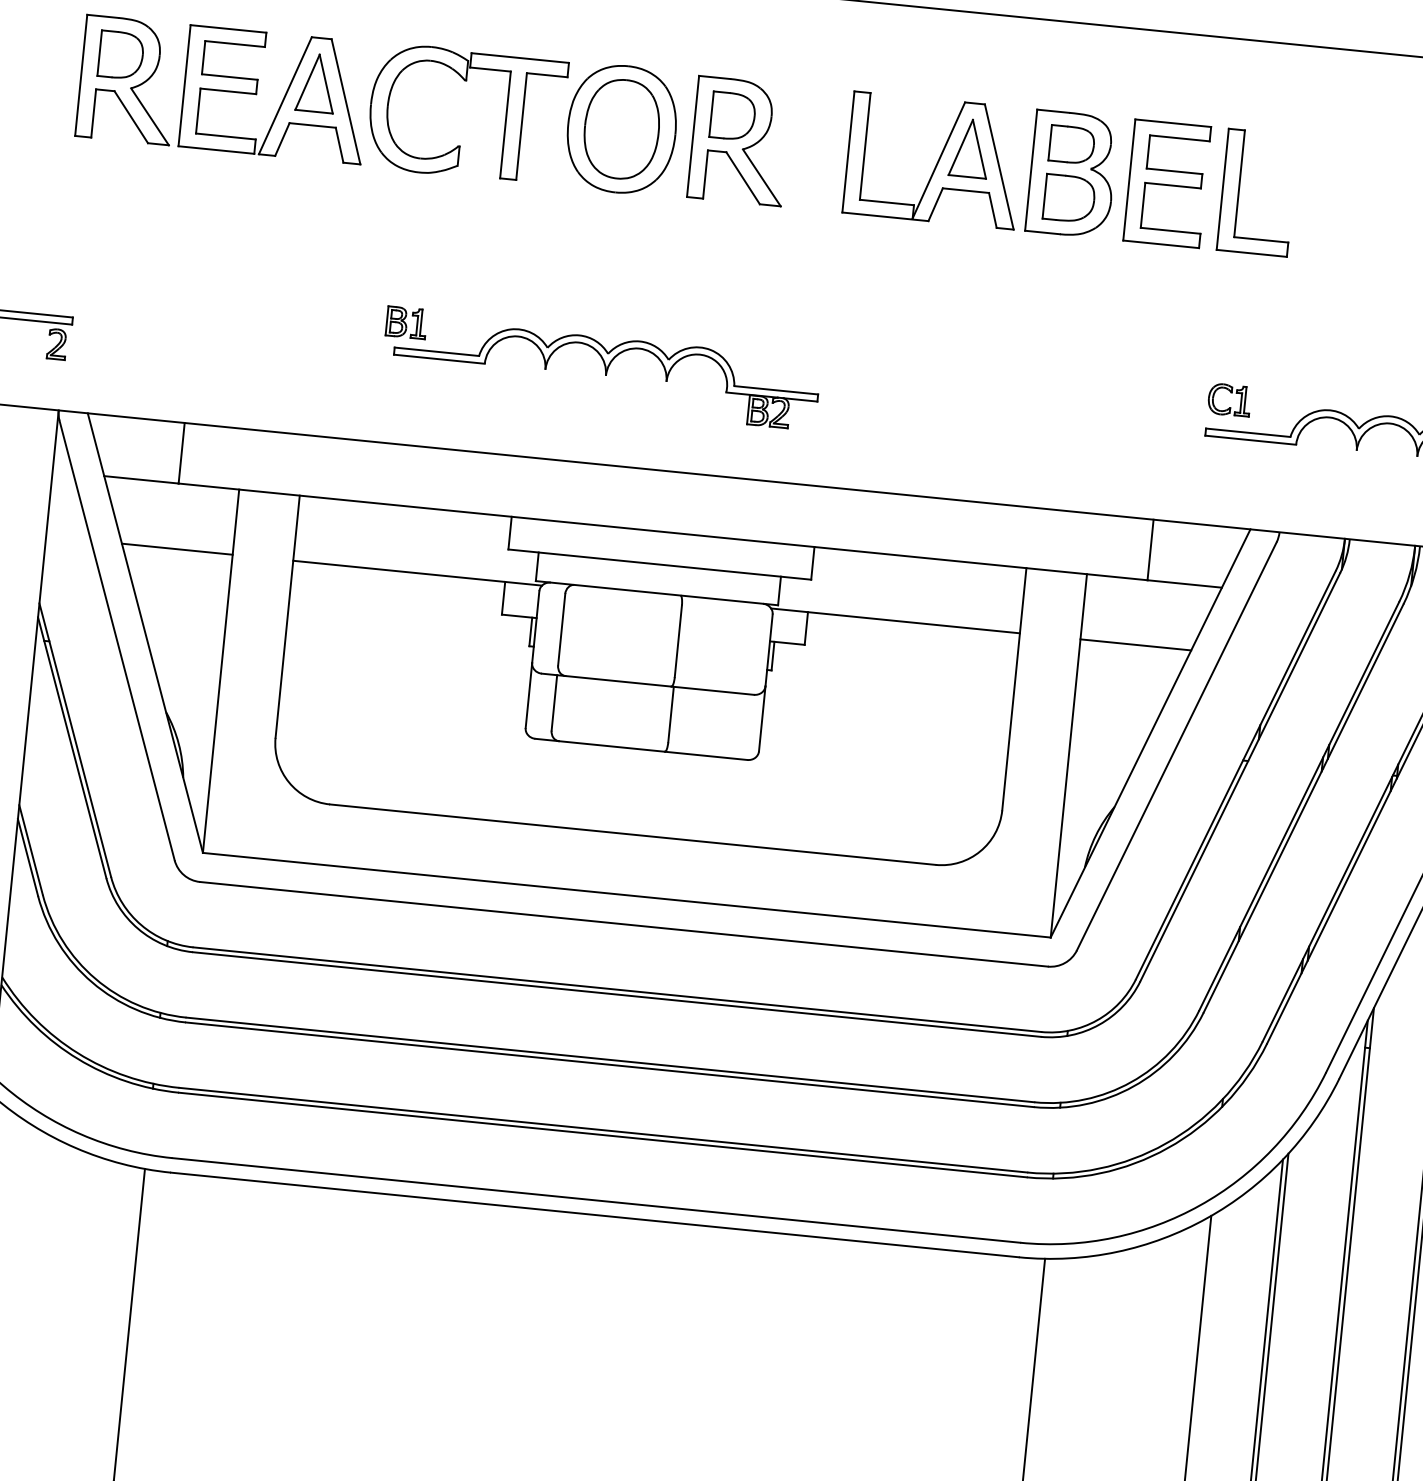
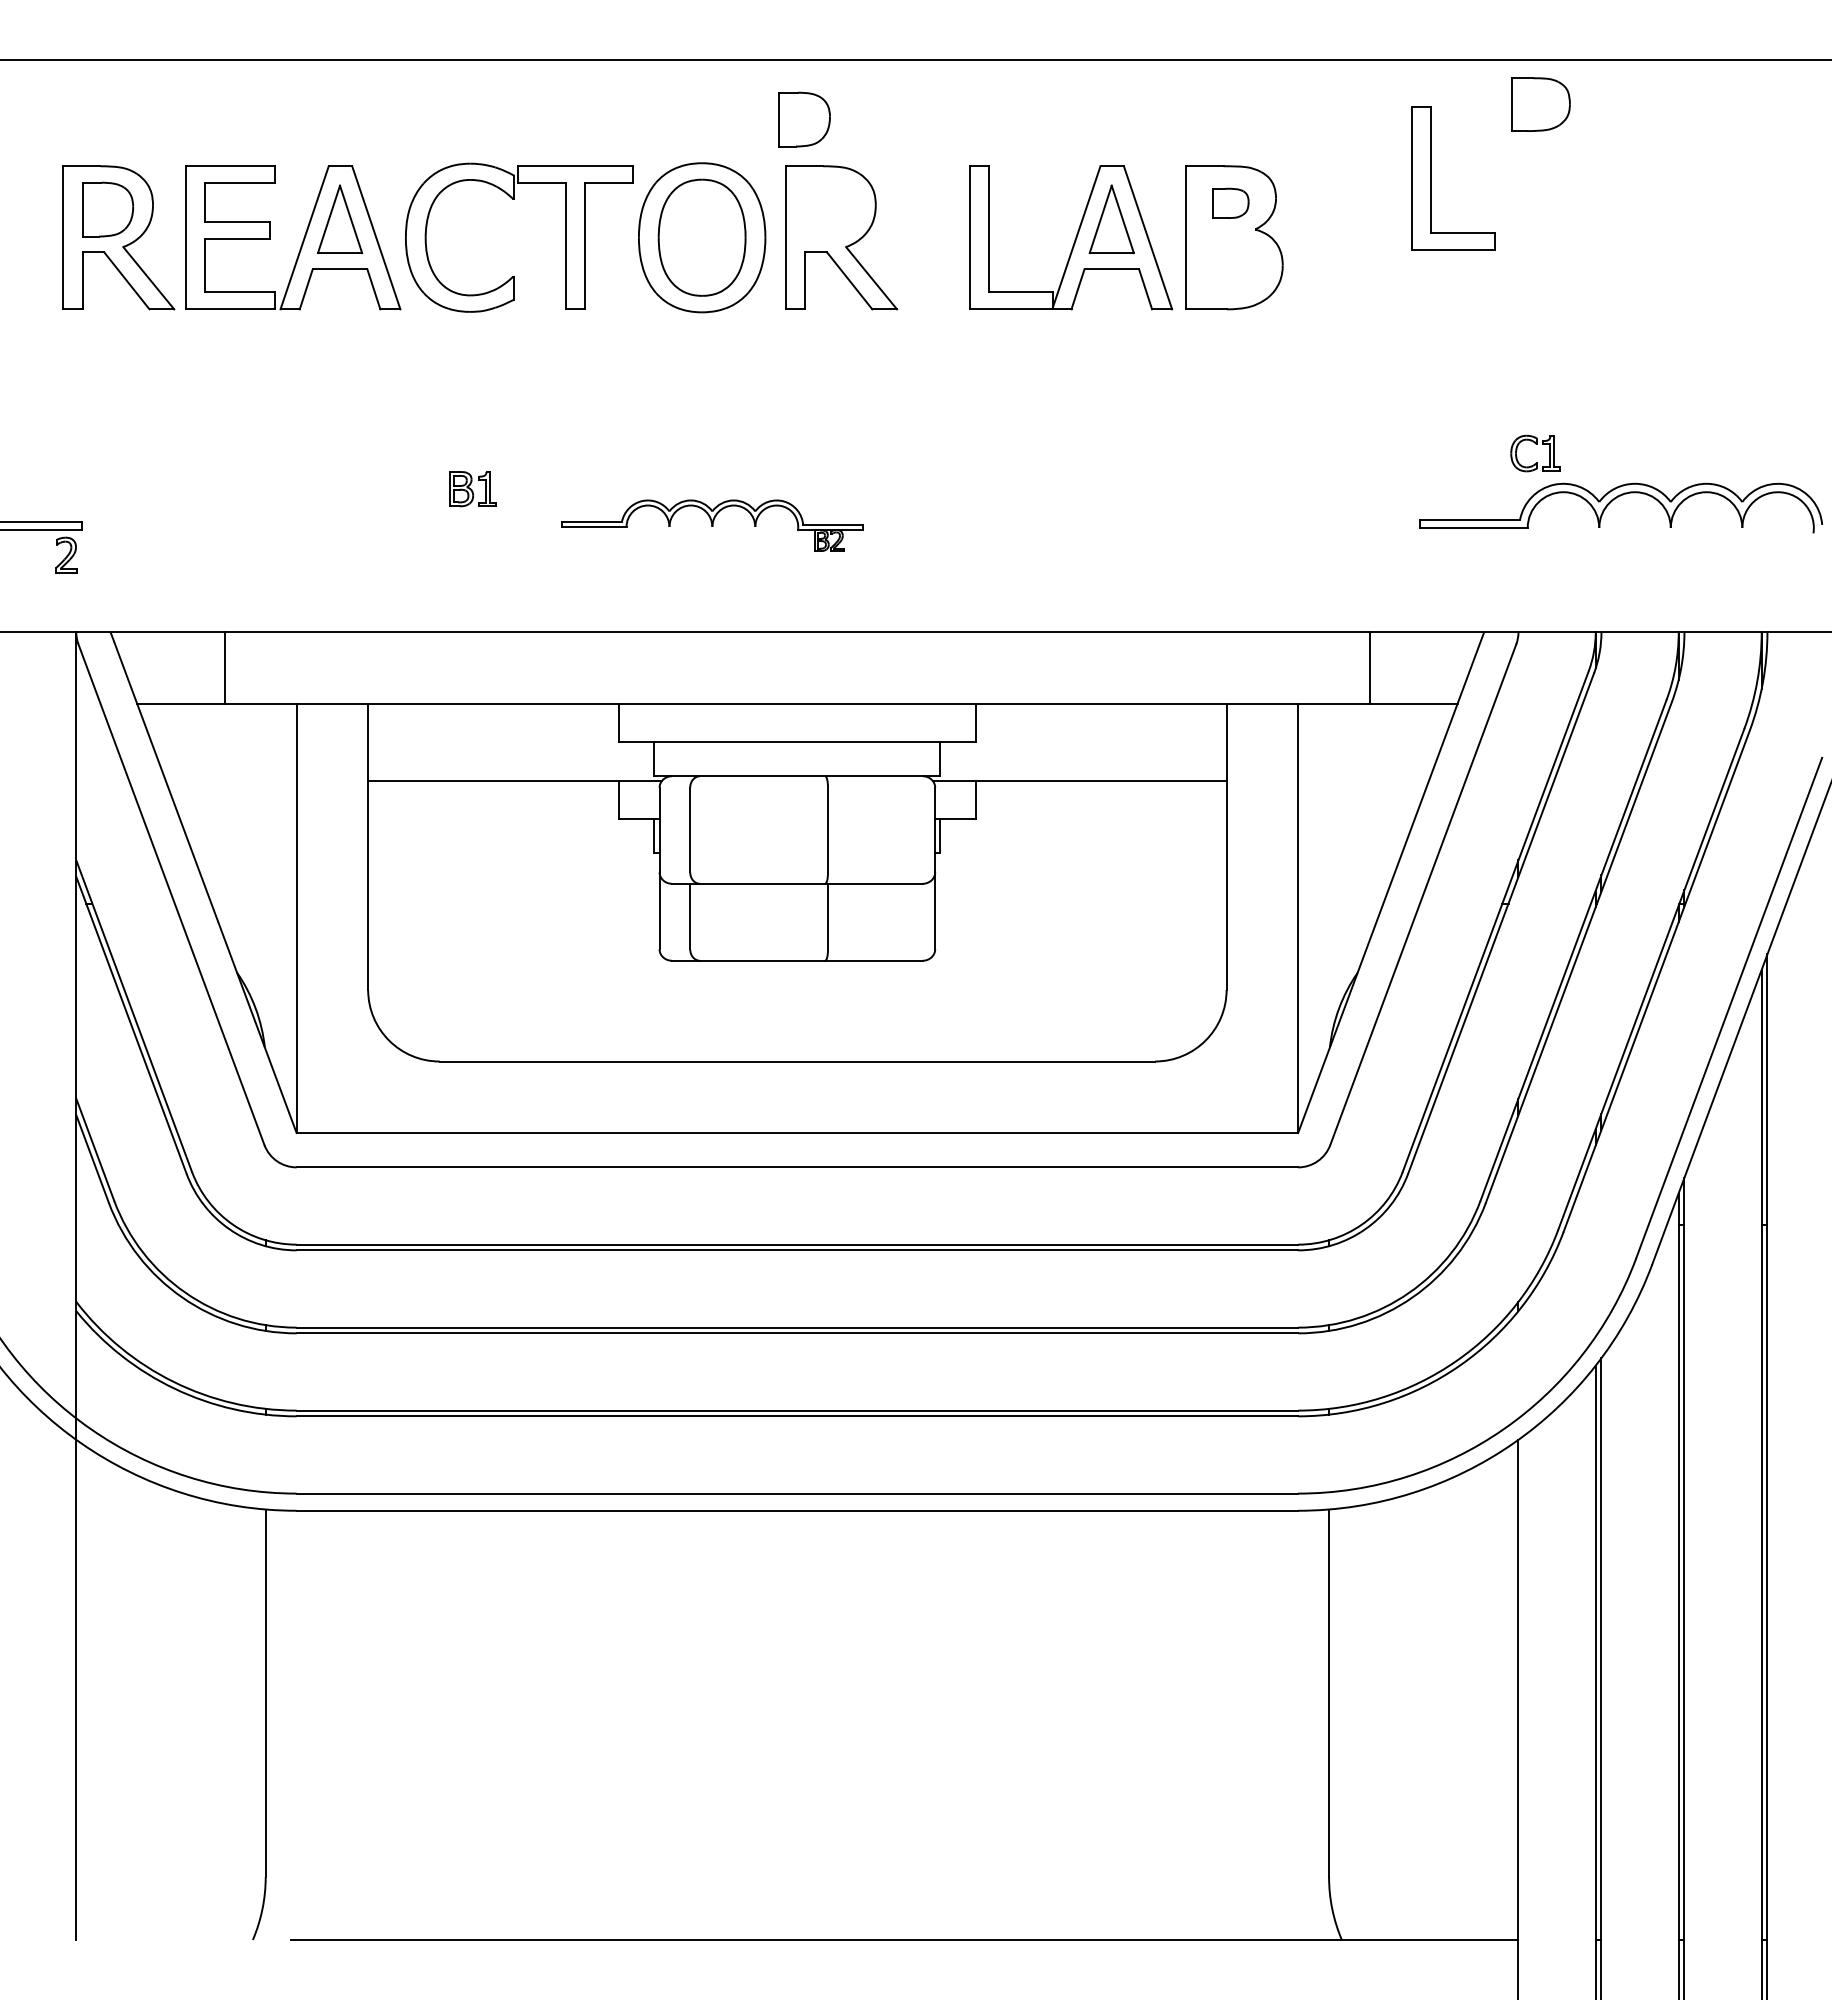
part: (732, 116) -> (804, 119), moved
part: (1071, 144) -> (1230, 203), size x0.7
part: (1167, 183) -> (1346, 237), removed
part: (1239, 190) -> (1431, 178), moved
part: (1069, 198) -> (1540, 104), moved
part: (606, 373) -> (712, 525), size x0.6
part: (1230, 392) -> (1535, 444), moved
line: (176, 548) -> (230, 780), removed
line: (1135, 644) -> (1363, 780), removed

